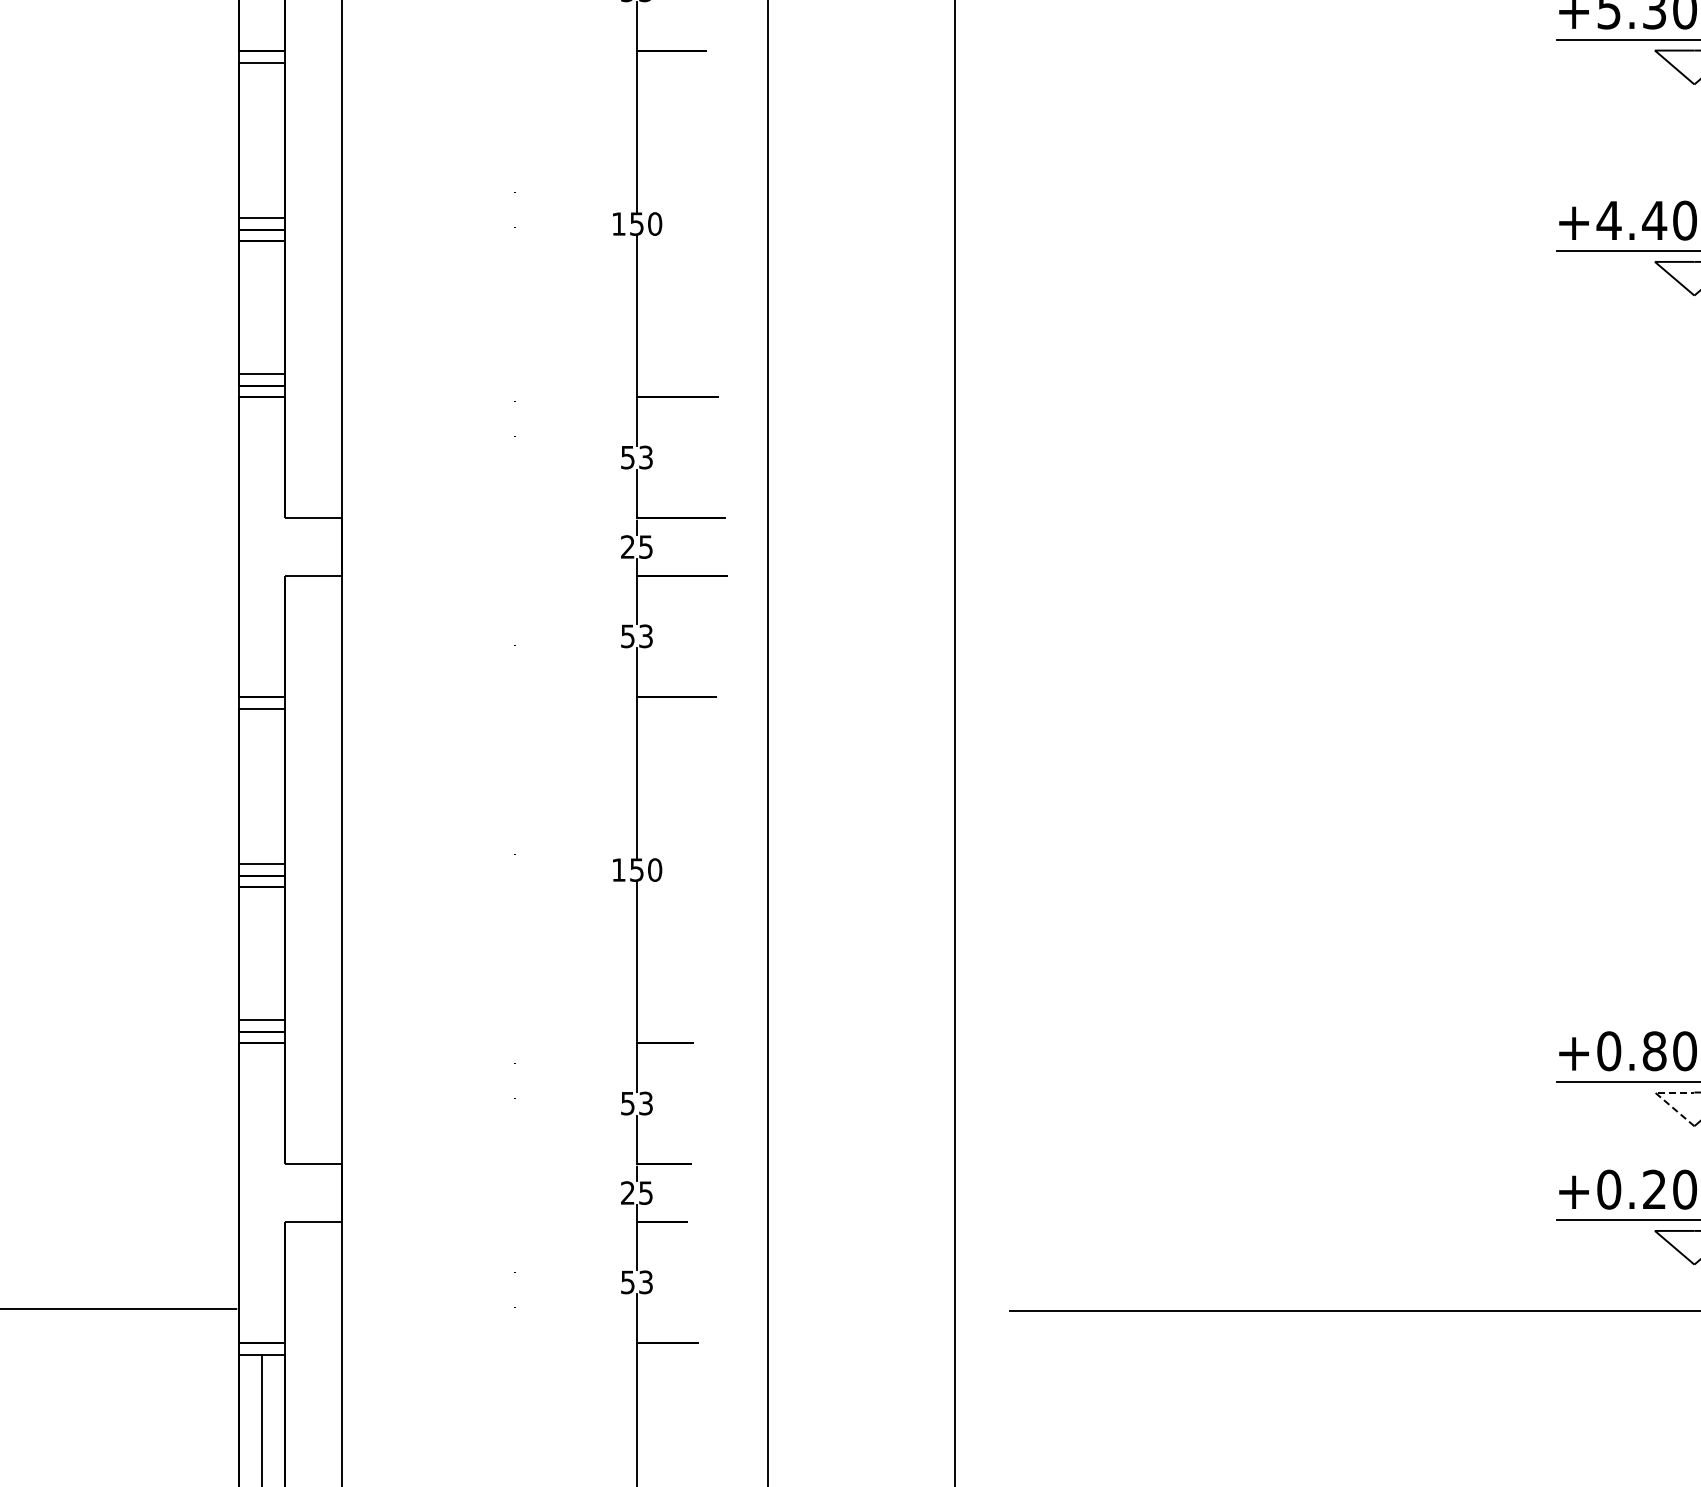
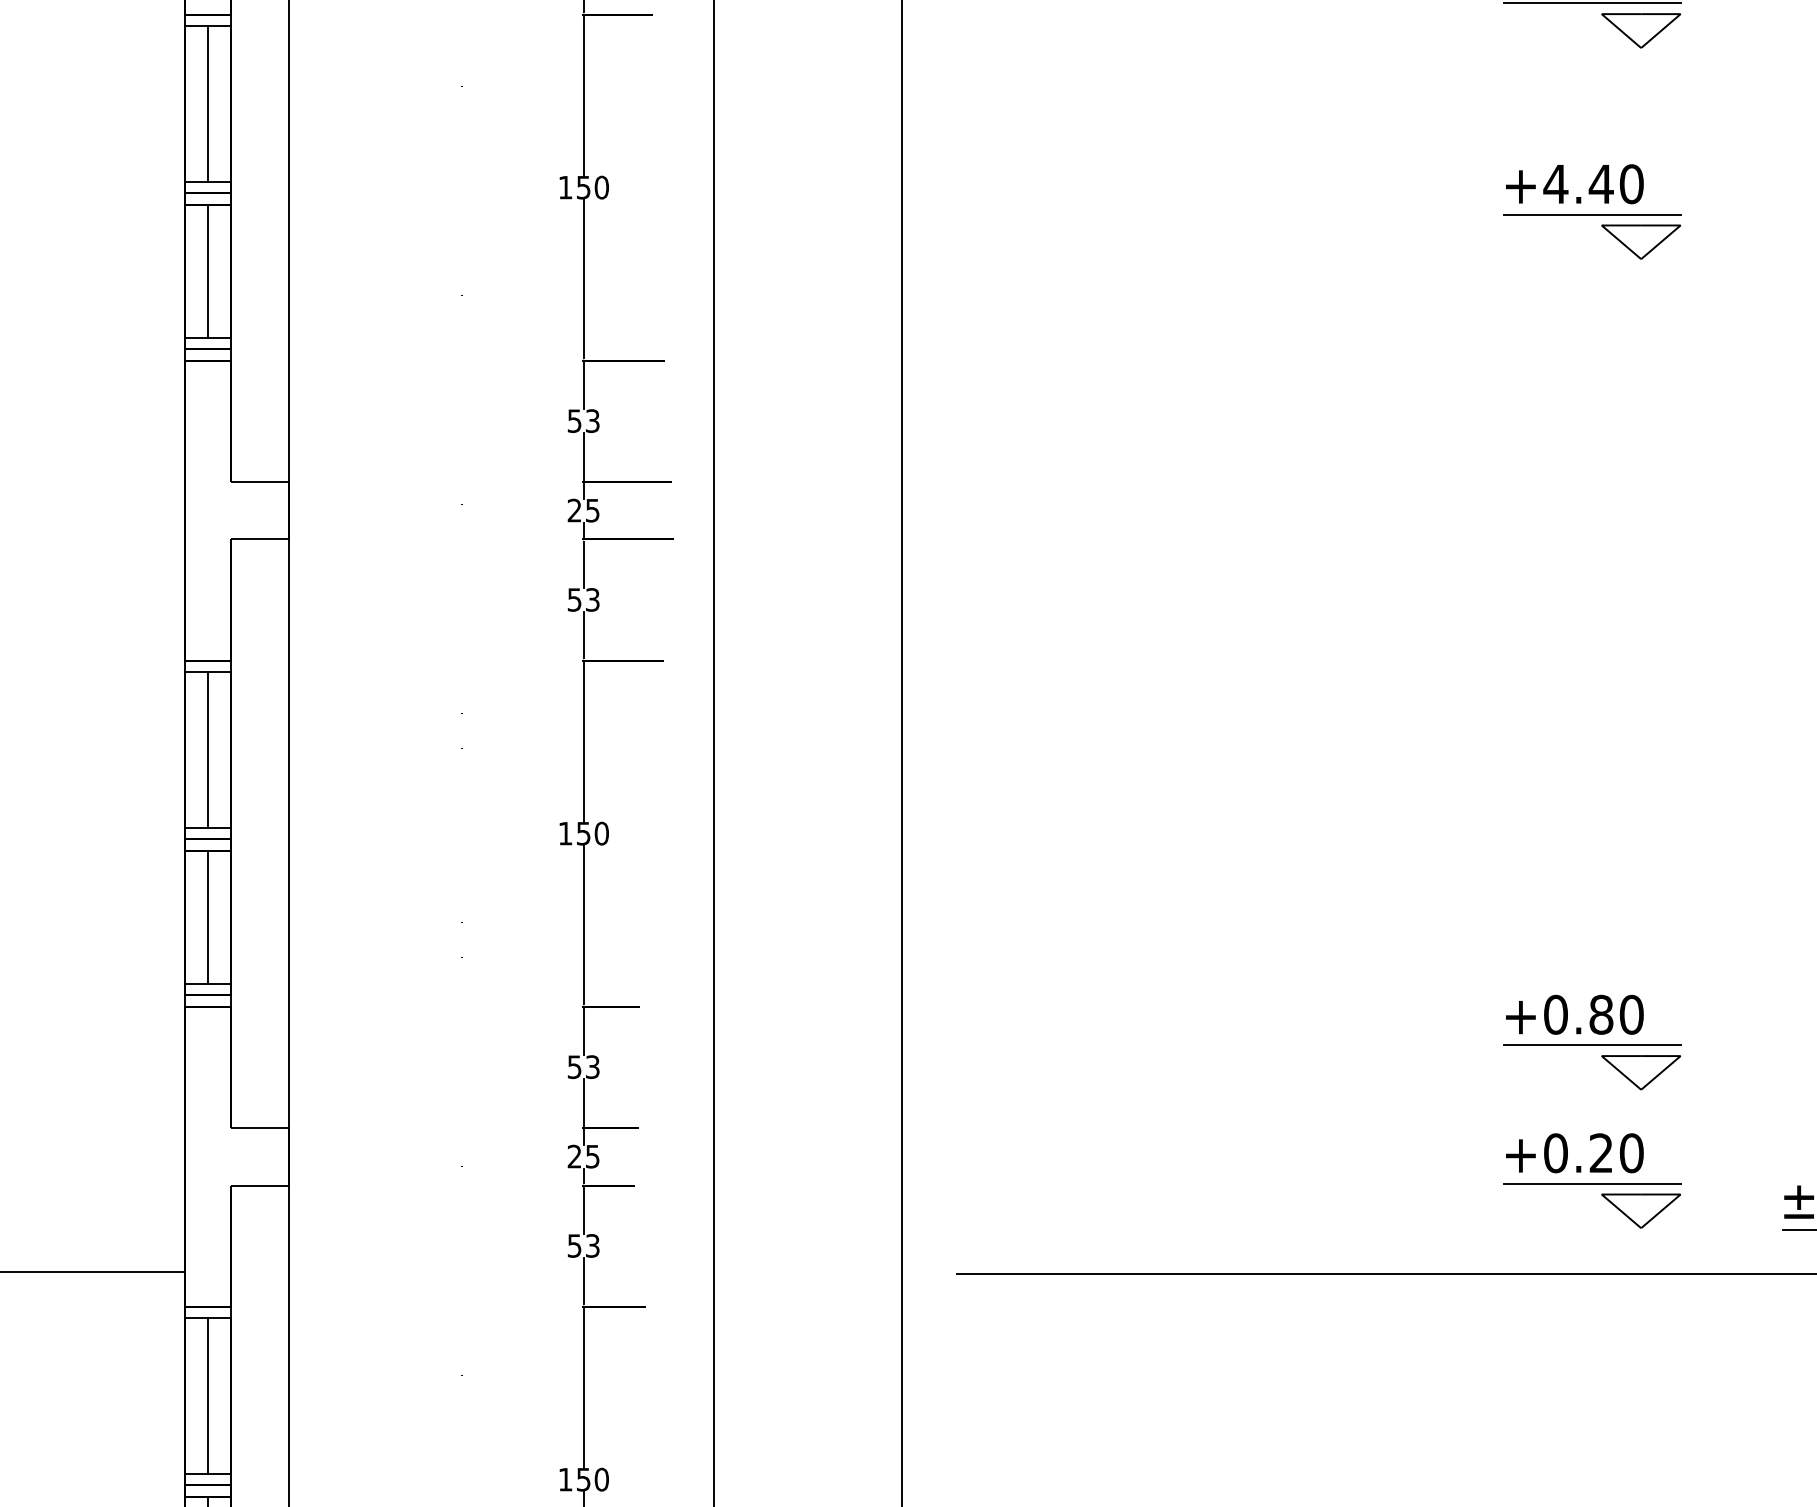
line: (261, 139) -> (208, 103), added
line: (261, 306) -> (208, 270), added
line: (261, 785) -> (208, 749), added
line: (261, 952) -> (208, 916), added
line: (1658, 1095) -> (1605, 1059), dashed -> solid

